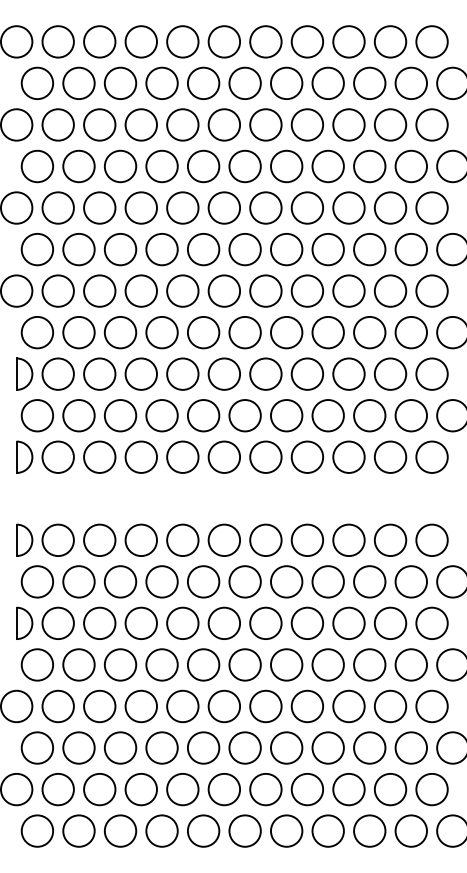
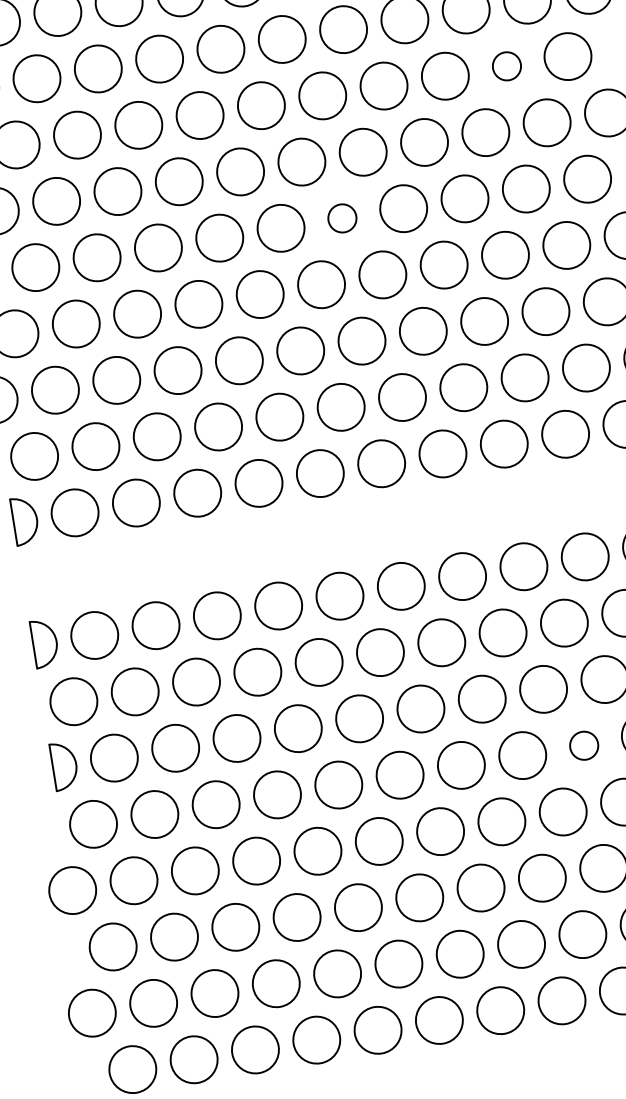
circle: (390, 207) -> (506, 65), size x0.6
circle: (265, 290) -> (341, 217), size x0.6
circle: (369, 664) -> (583, 745), size x0.6

